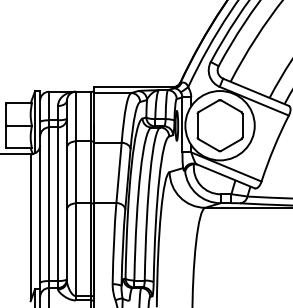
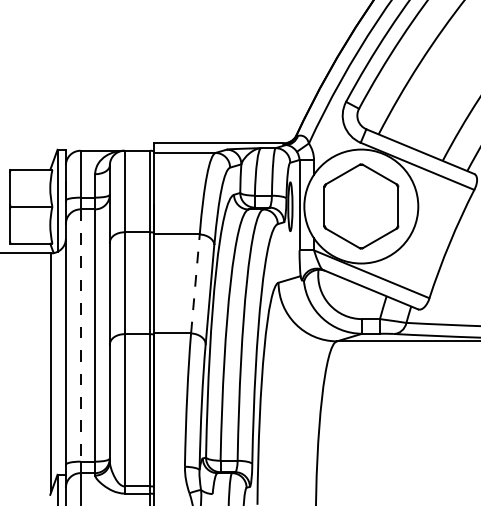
line: (119, 172) -> (196, 283), solid -> dashed
line: (49, 204) -> (81, 335), solid -> dashed

